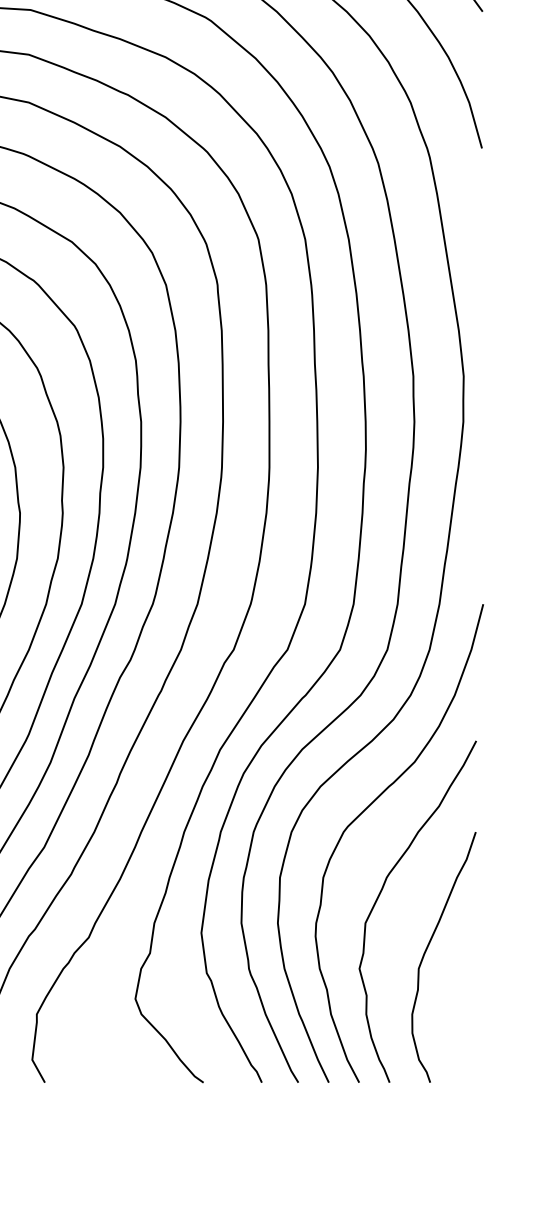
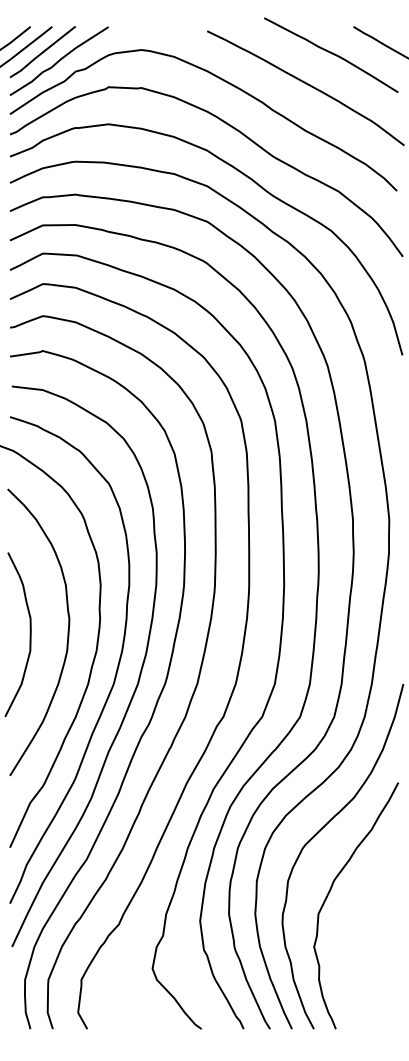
curve: (427, 950) -> (363, 933), removed

